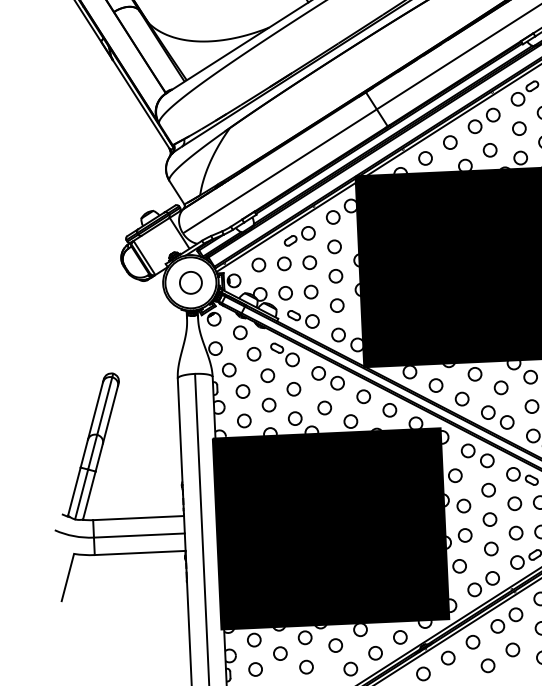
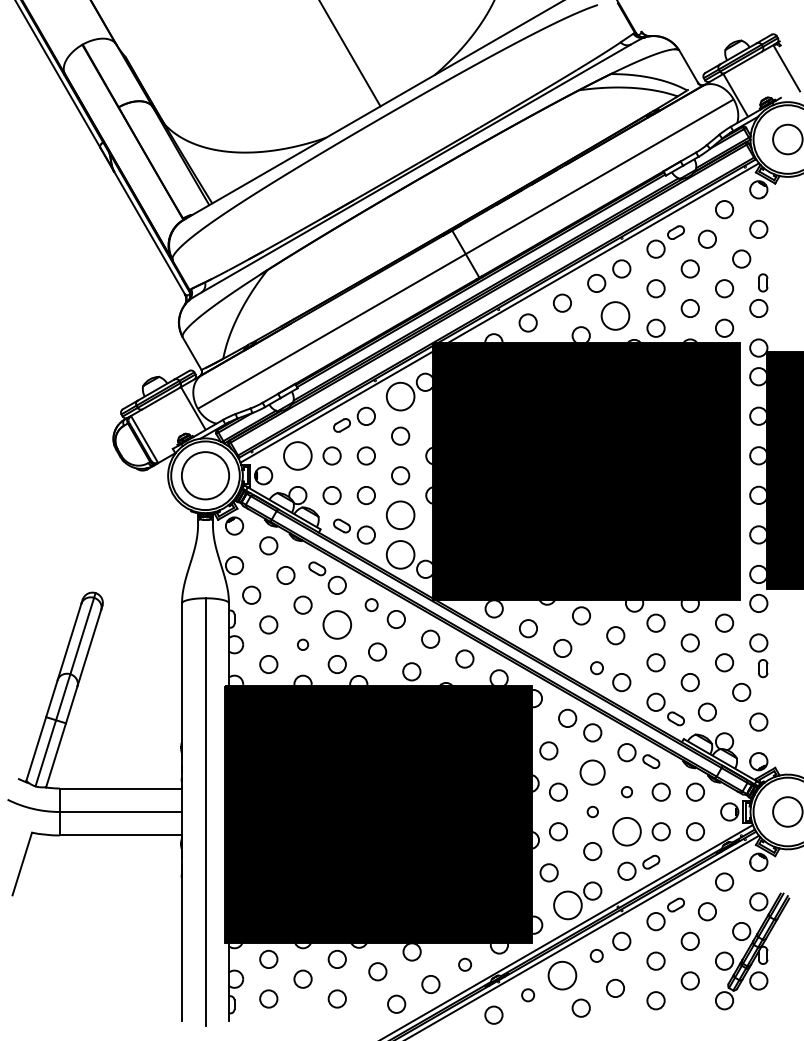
circle: (490, 149) -> (615, 315), size x1.6
circle: (333, 217) -> (400, 396), size x1.6
circle: (258, 264) -> (297, 455), size x1.6
circle: (190, 282) -> (205, 475), size x1.6
circle: (337, 305) -> (400, 514), size x1.6
circle: (338, 334) -> (400, 554), size x1.6
circle: (318, 372) -> (371, 604), size x0.7
circle: (293, 388) -> (336, 624), size x1.6
circle: (268, 404) -> (302, 644), size x0.6
circle: (487, 412) -> (596, 667), size x0.7
circle: (488, 489) -> (592, 771), size x1.4
circle: (514, 503) -> (626, 791), size x0.6
circle: (489, 519) -> (592, 811), size x0.6
circle: (515, 532) -> (626, 831), size x1.6
circle: (474, 589) -> (567, 905), size x1.6
circle: (497, 626) -> (596, 955), size x0.7
circle: (399, 637) -> (464, 964), size x0.7
circle: (473, 642) -> (562, 975), size x1.6
circle: (447, 657) -> (527, 994), size x0.7

